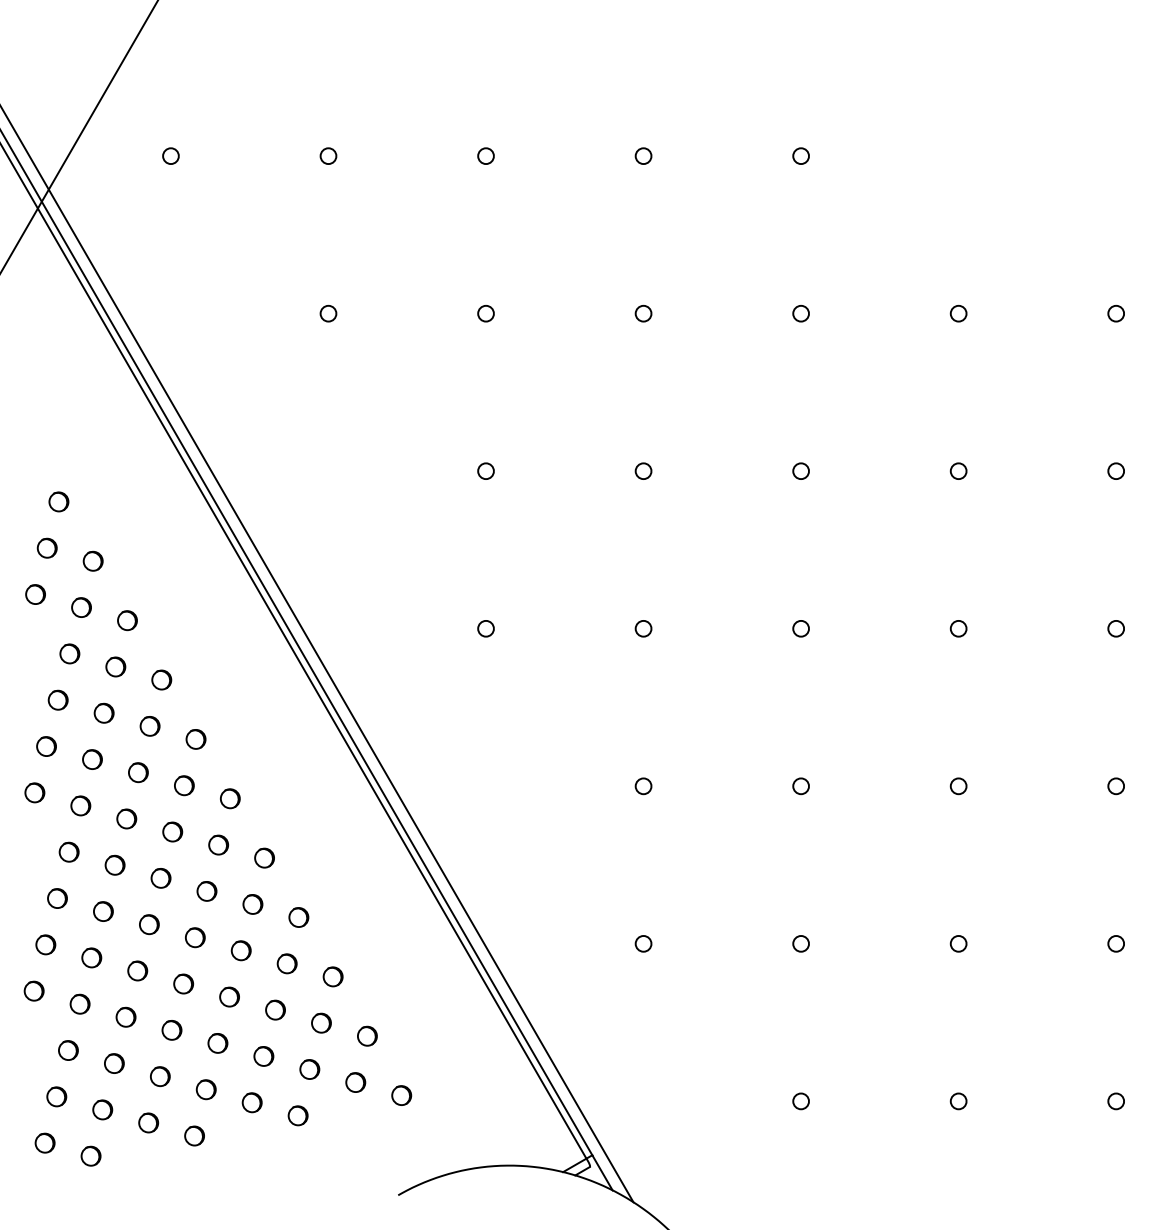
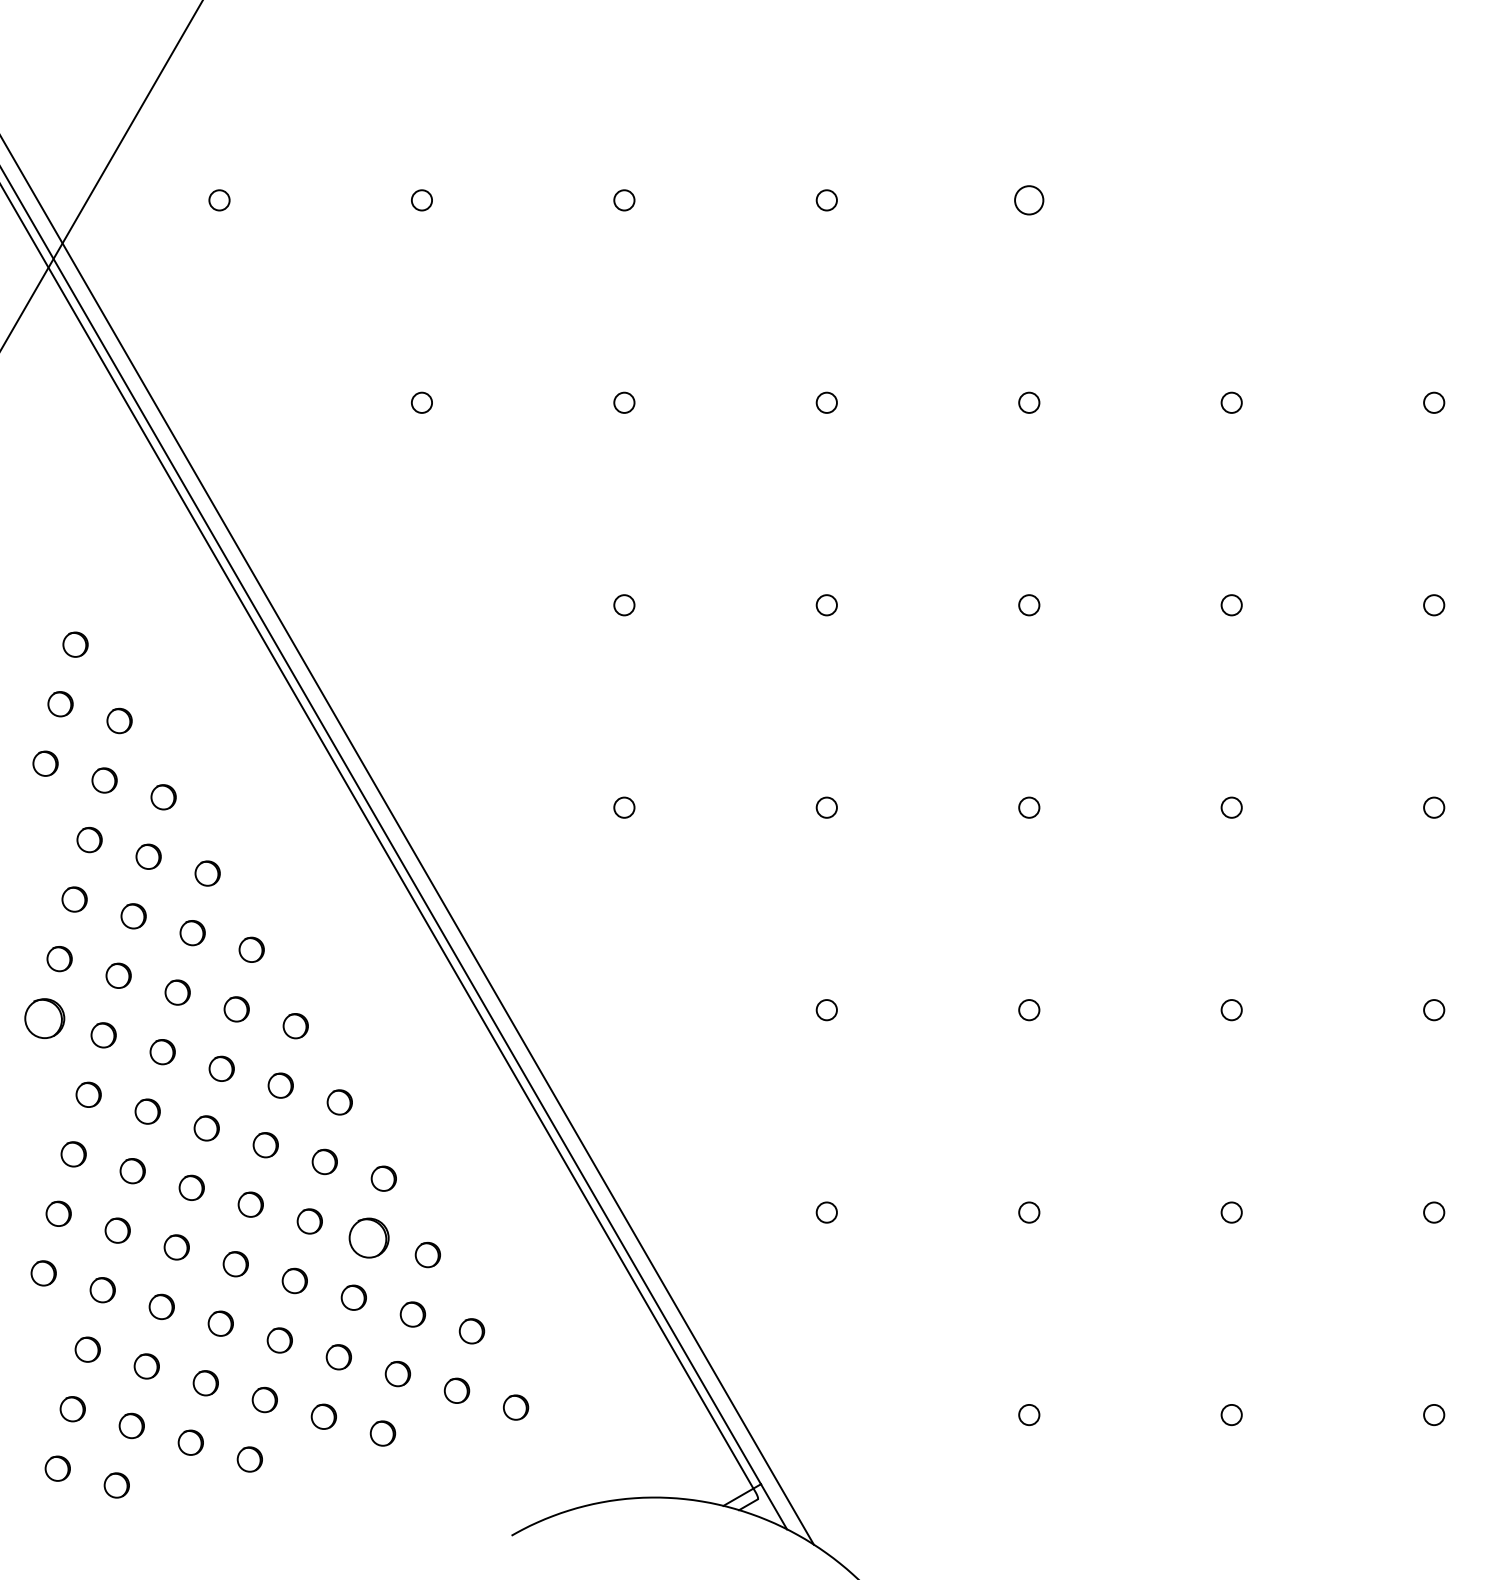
circle: (801, 156) -> (1029, 200), size x1.4
circle: (34, 792) -> (44, 1018), size x1.6
circle: (286, 964) -> (368, 1238), size x1.6

